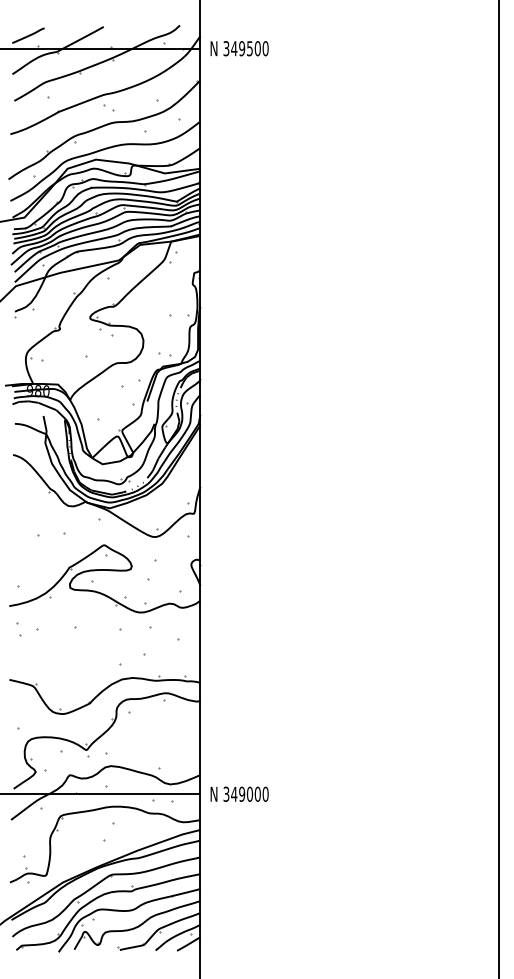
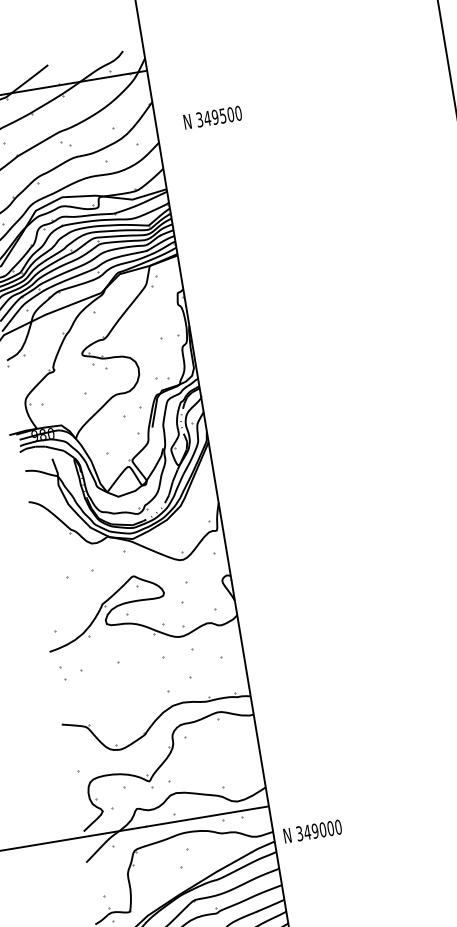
text: (239, 48) -> (212, 117), moved
text: (239, 793) -> (312, 830), moved

